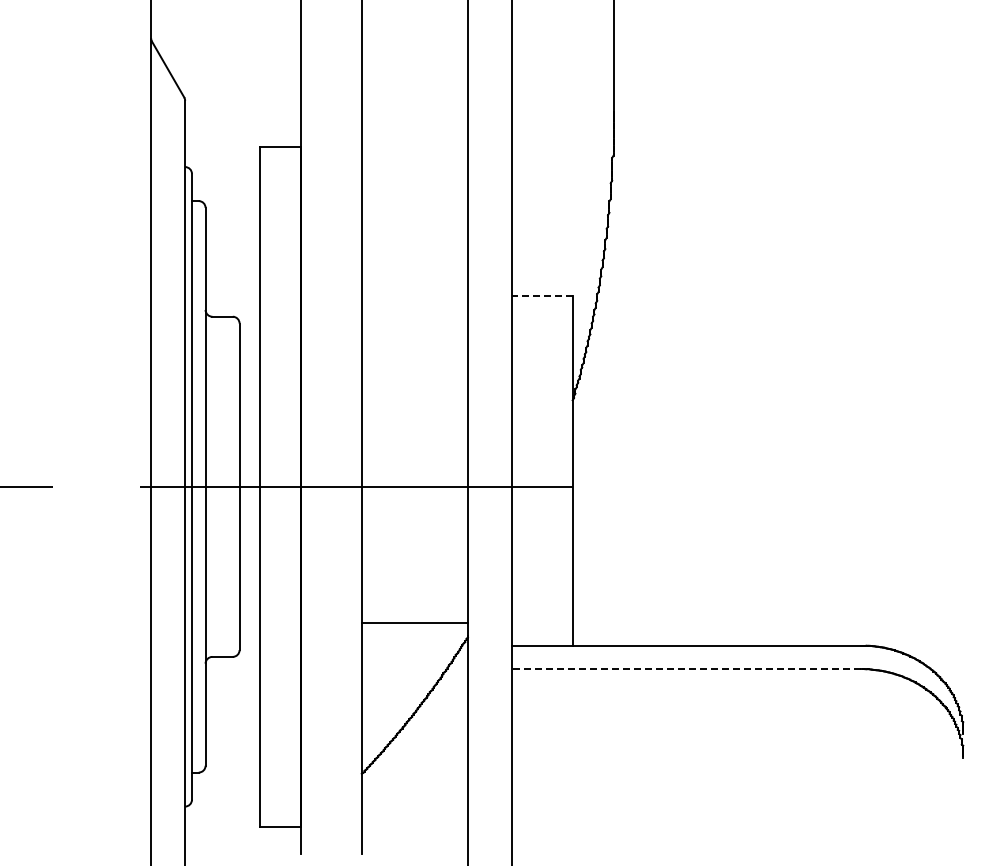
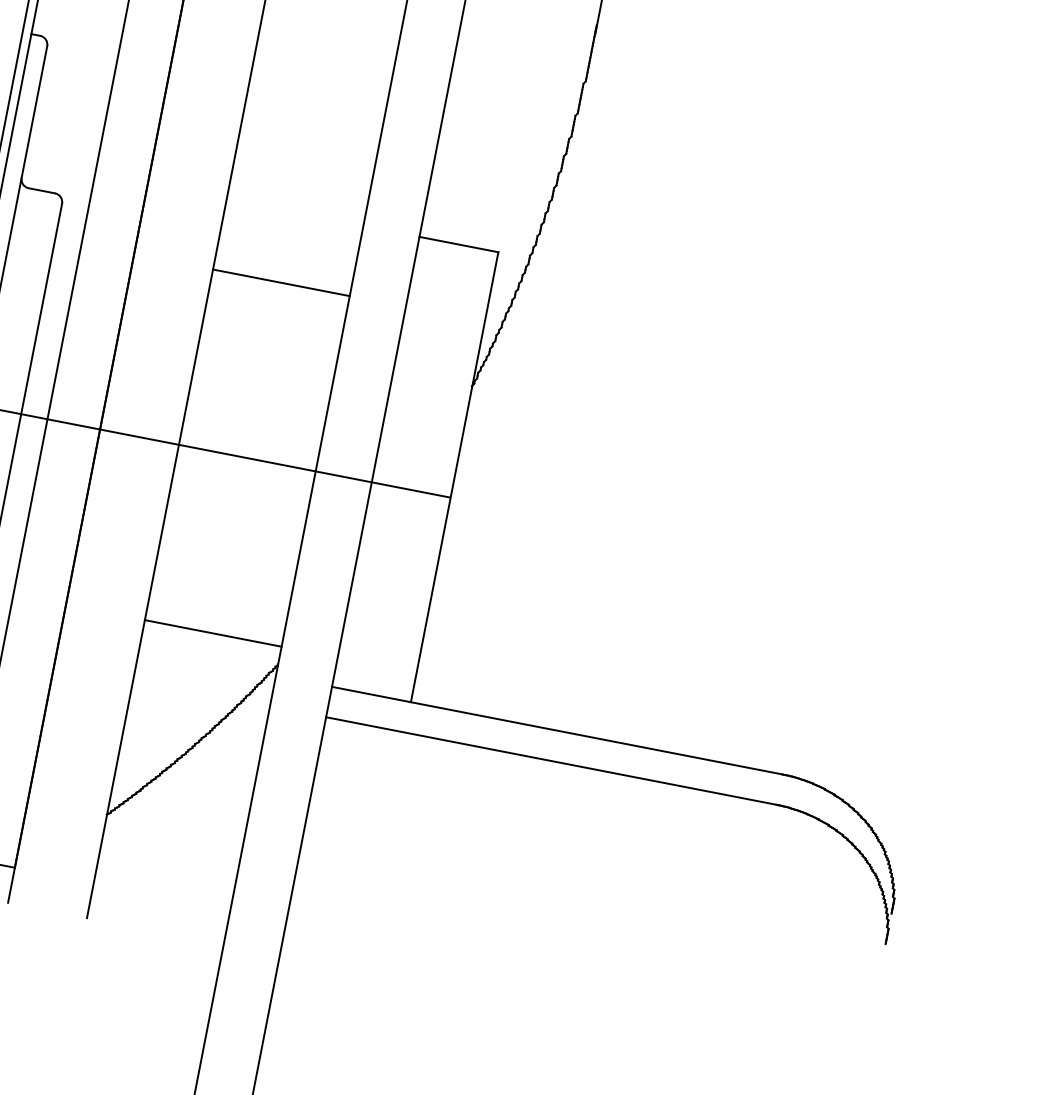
line: (542, 296) -> (459, 244), dashed -> solid
line: (415, 350) -> (281, 282), added
line: (686, 669) -> (551, 761), dashed -> solid

